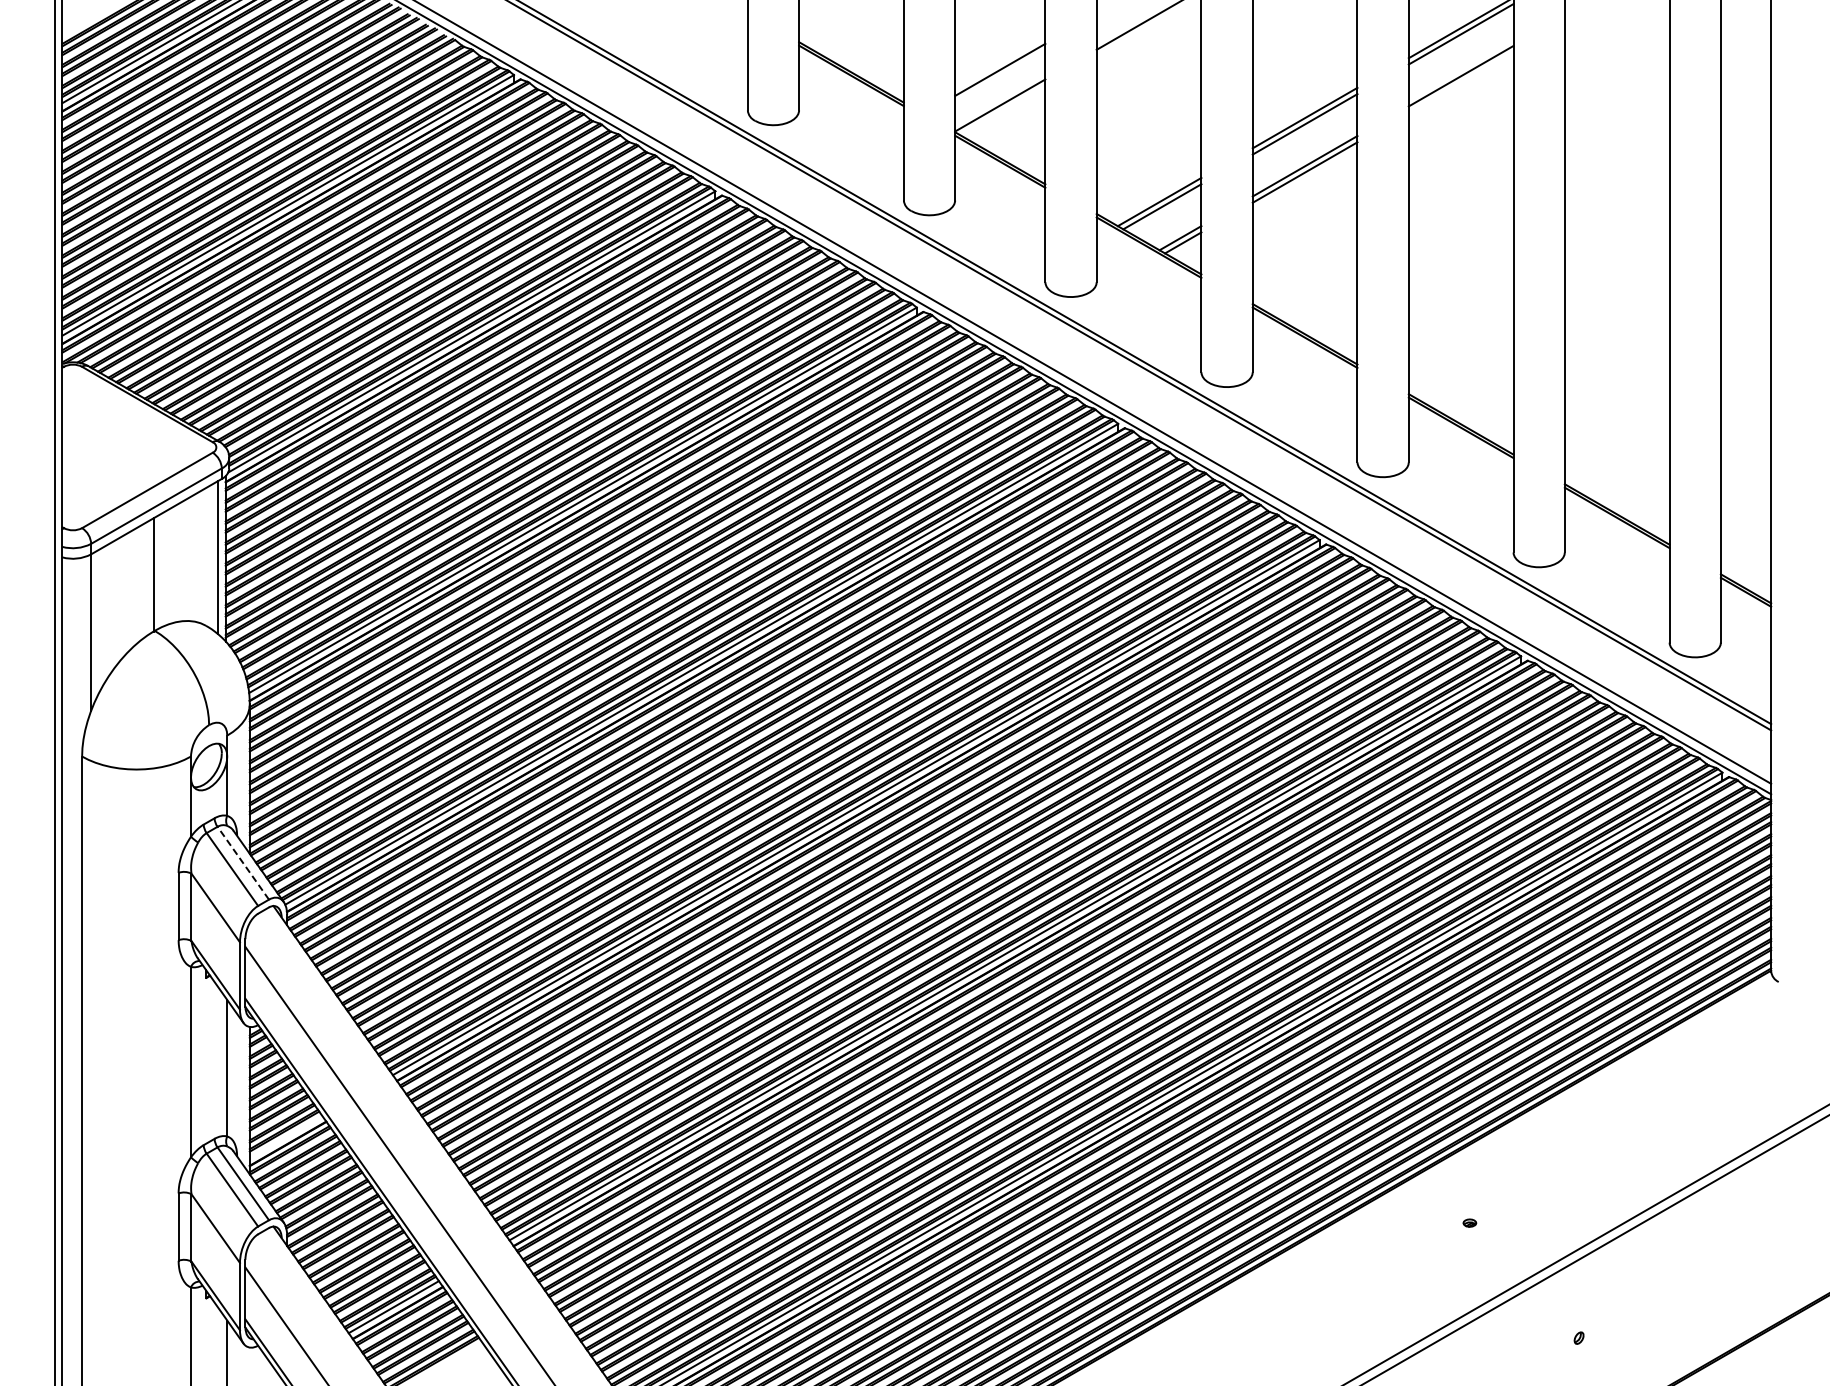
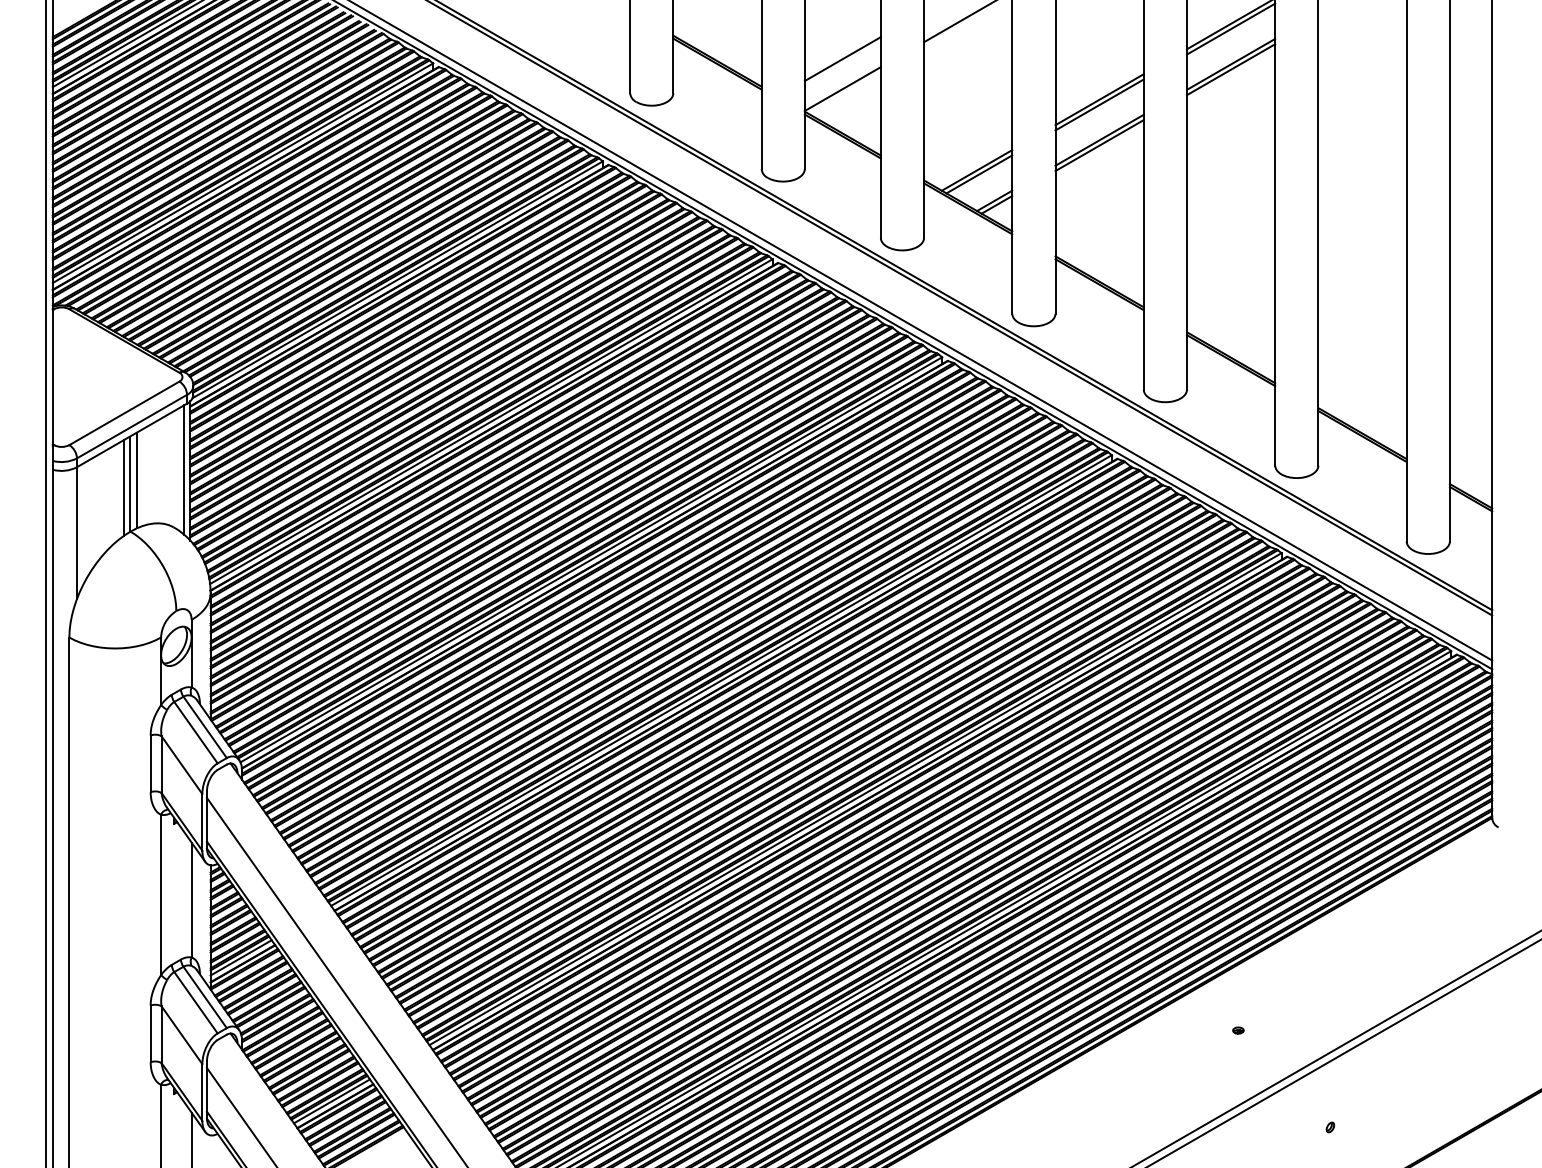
line: (1460, 82) -> (1230, 69), added
line: (161, 570) -> (136, 480), added
line: (147, 578) -> (124, 487), added
line: (243, 863) -> (205, 727), dashed -> solid
line: (285, 1136) -> (240, 957), added

